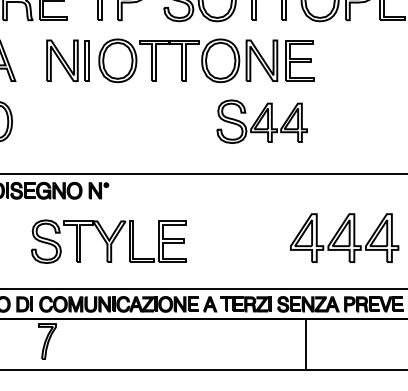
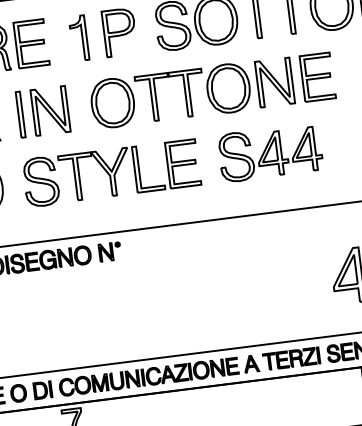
part: (86, 60) -> (20, 114), moved
part: (261, 121) -> (269, 152), moved
part: (108, 241) -> (110, 172), moved

